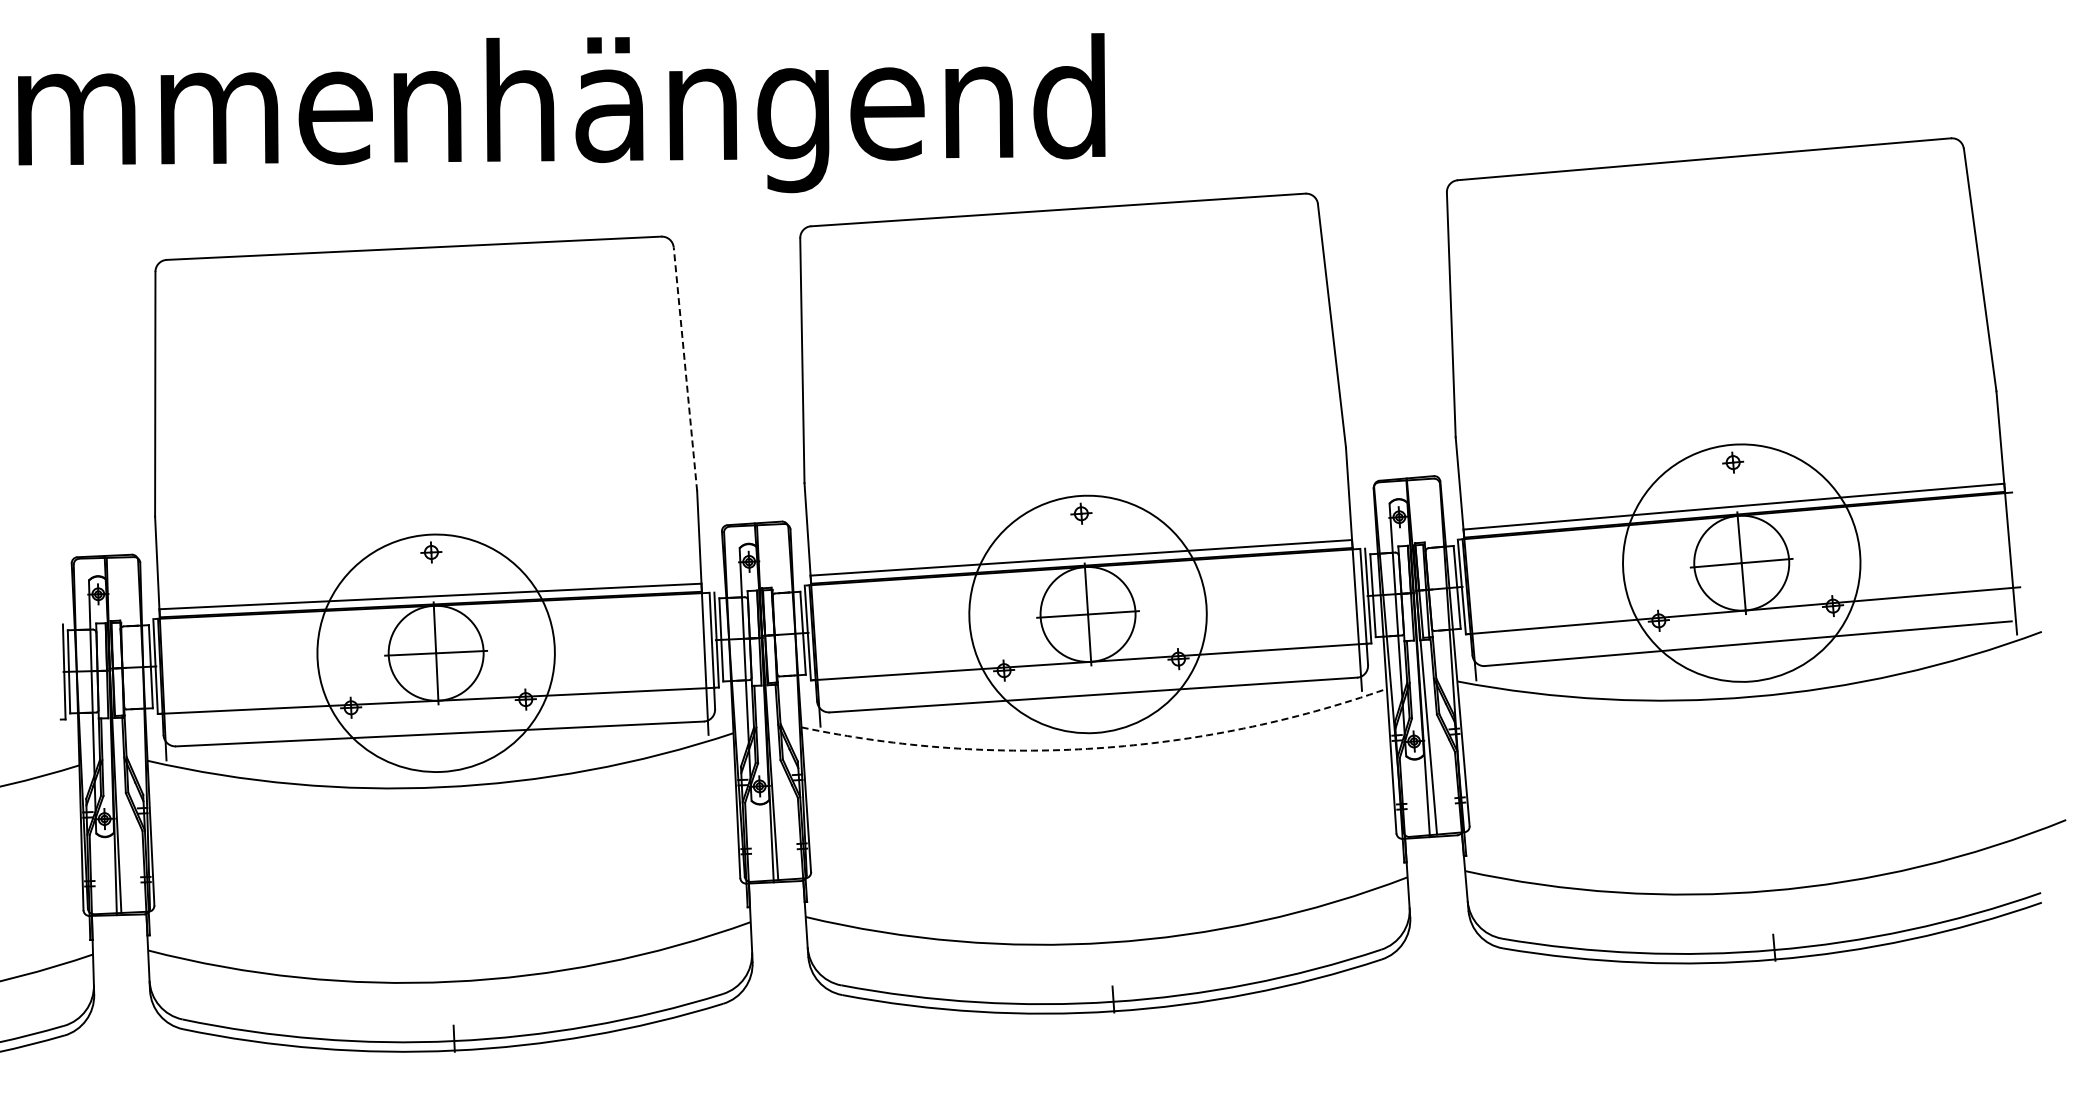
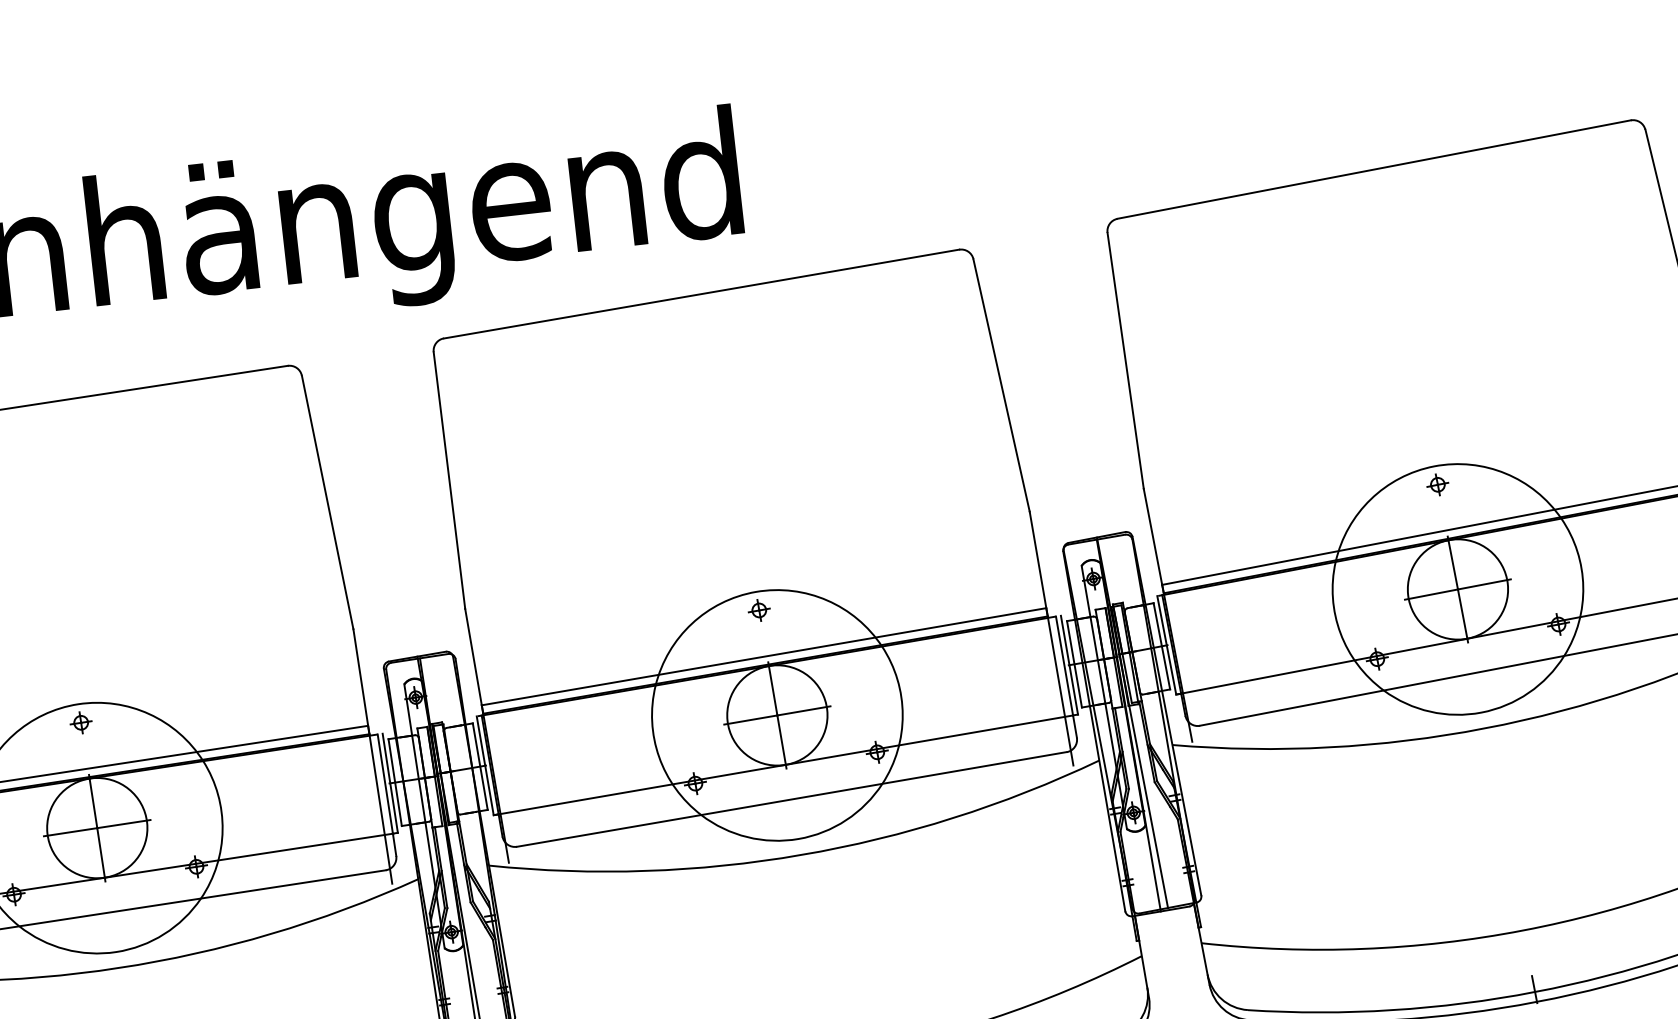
line: (685, 368) -> (327, 501), dashed -> solid
arc: (1096, 748) -> (801, 855), dashed -> solid

